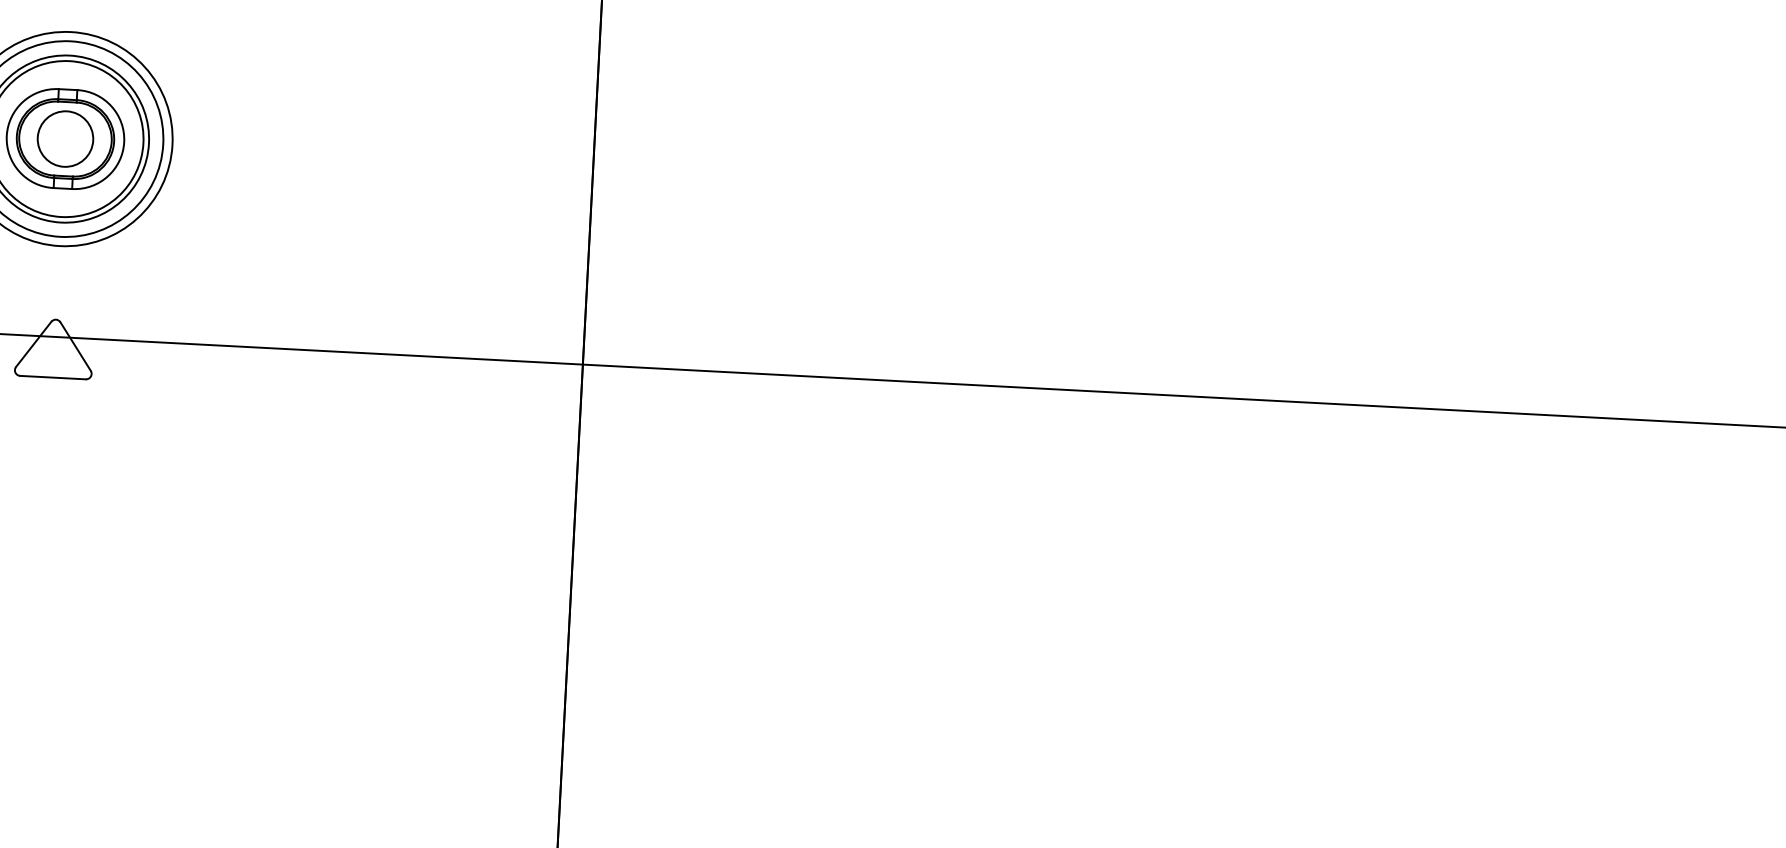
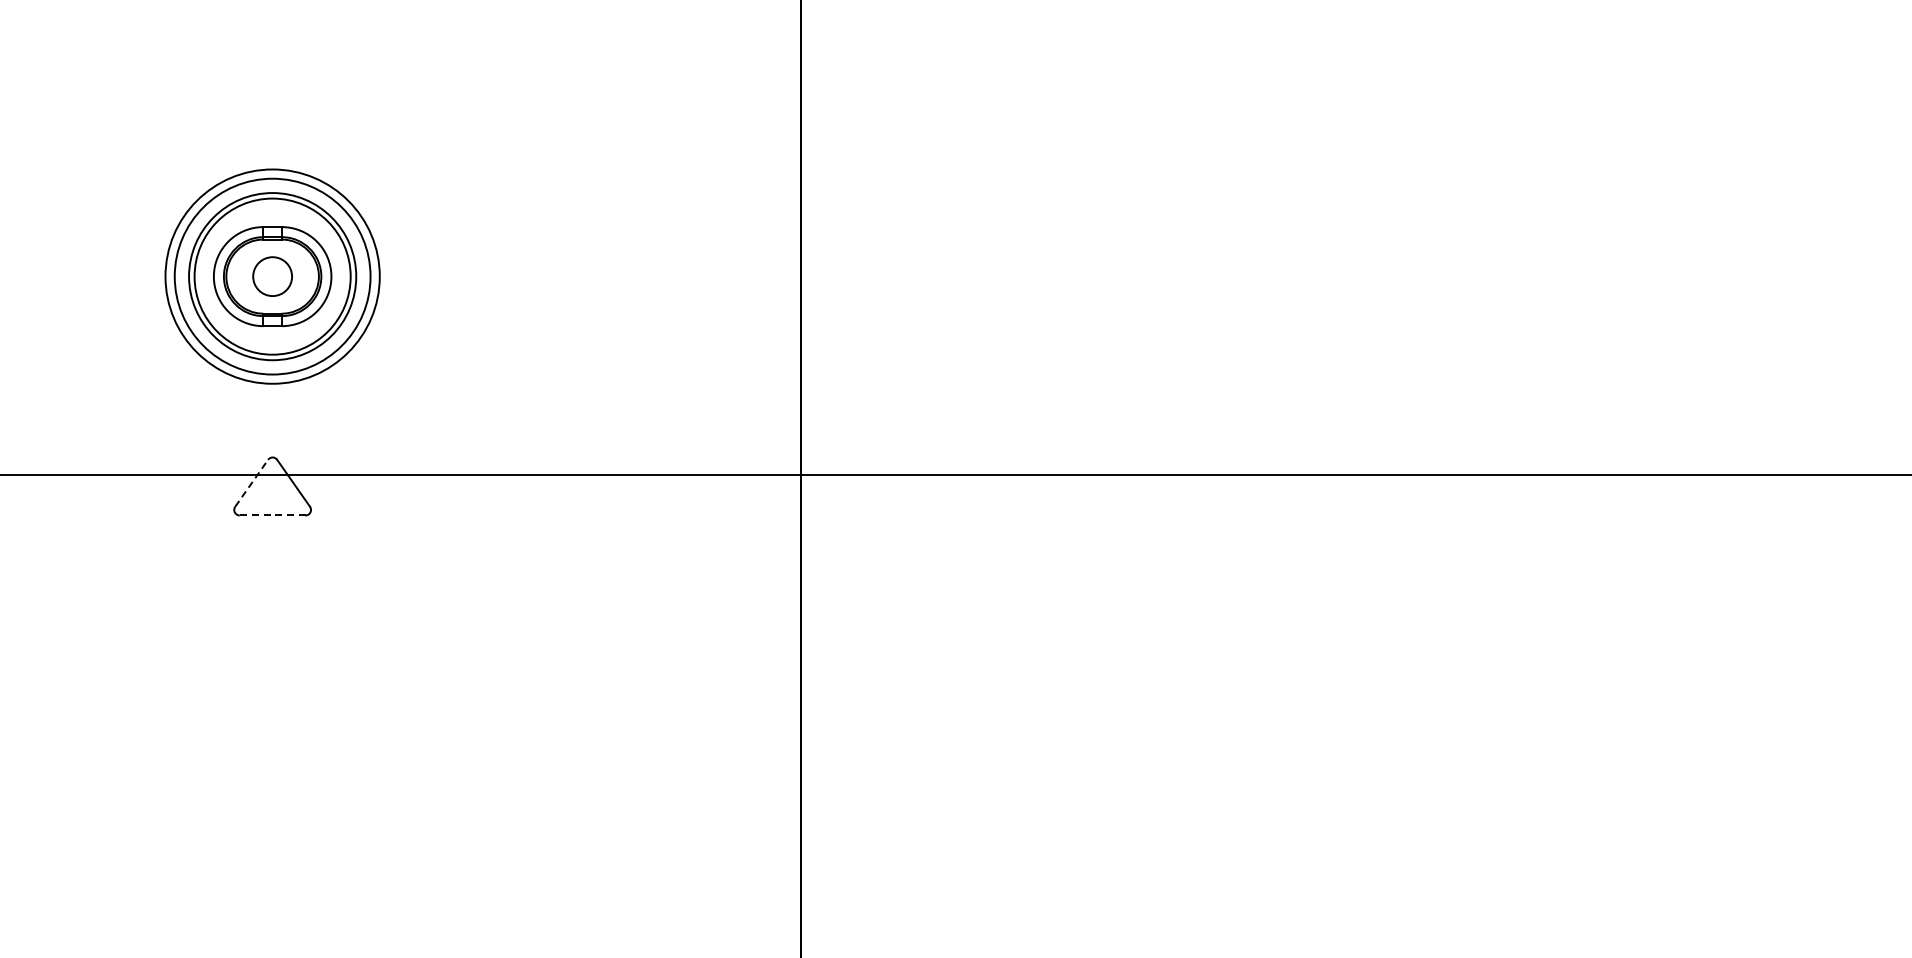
circle: (65, 138) -> (272, 276), size x0.7
line: (33, 344) -> (251, 483), solid -> dashed
line: (52, 377) -> (272, 515), solid -> dashed

